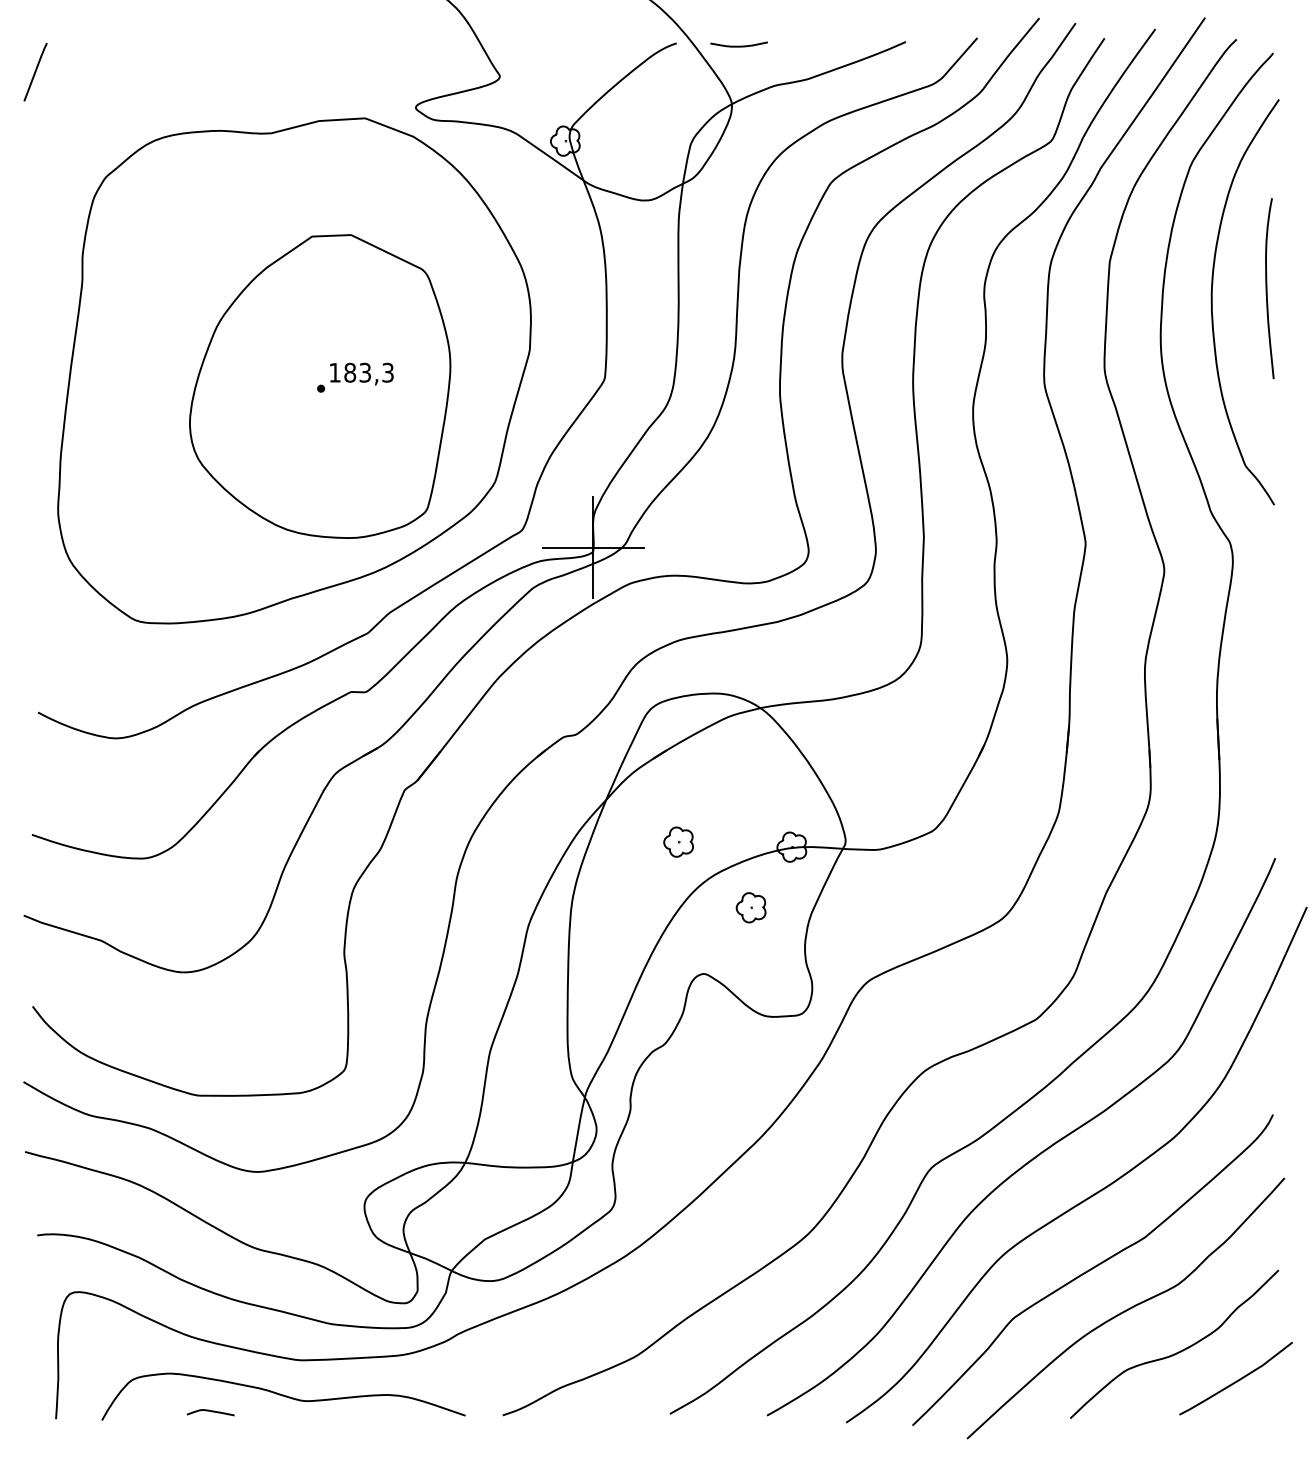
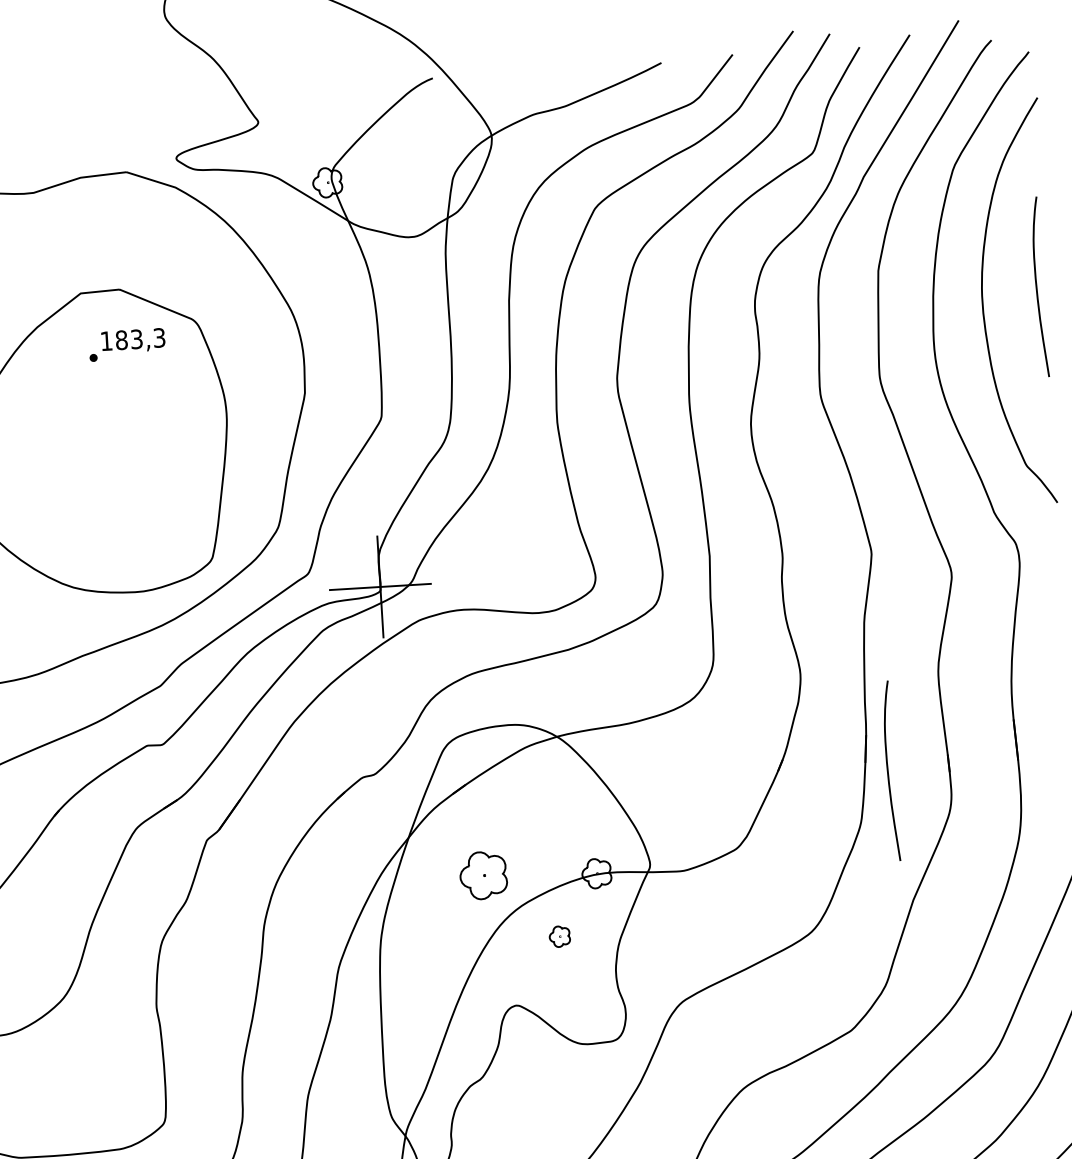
curve: (738, 45) -> (494, 76), removed
part: (355, 377) -> (127, 344), moved
curve: (1089, 762) -> (888, 770), added
part: (678, 841) -> (483, 874), size x1.6
part: (750, 907) -> (559, 936), size x0.7

